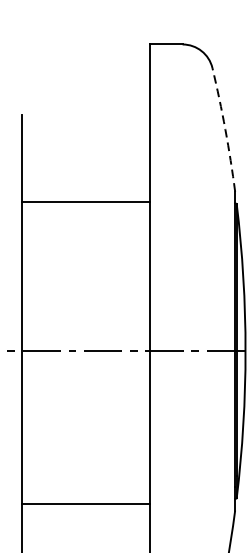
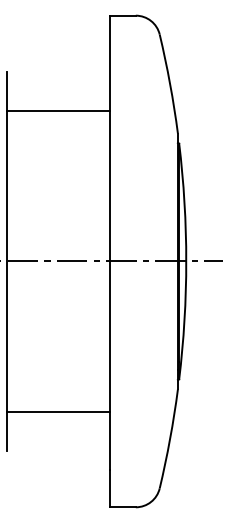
arc: (225, 129) -> (170, 83), dashed -> solid
line: (86, 201) -> (58, 110), moved
line: (86, 504) -> (58, 412), moved

